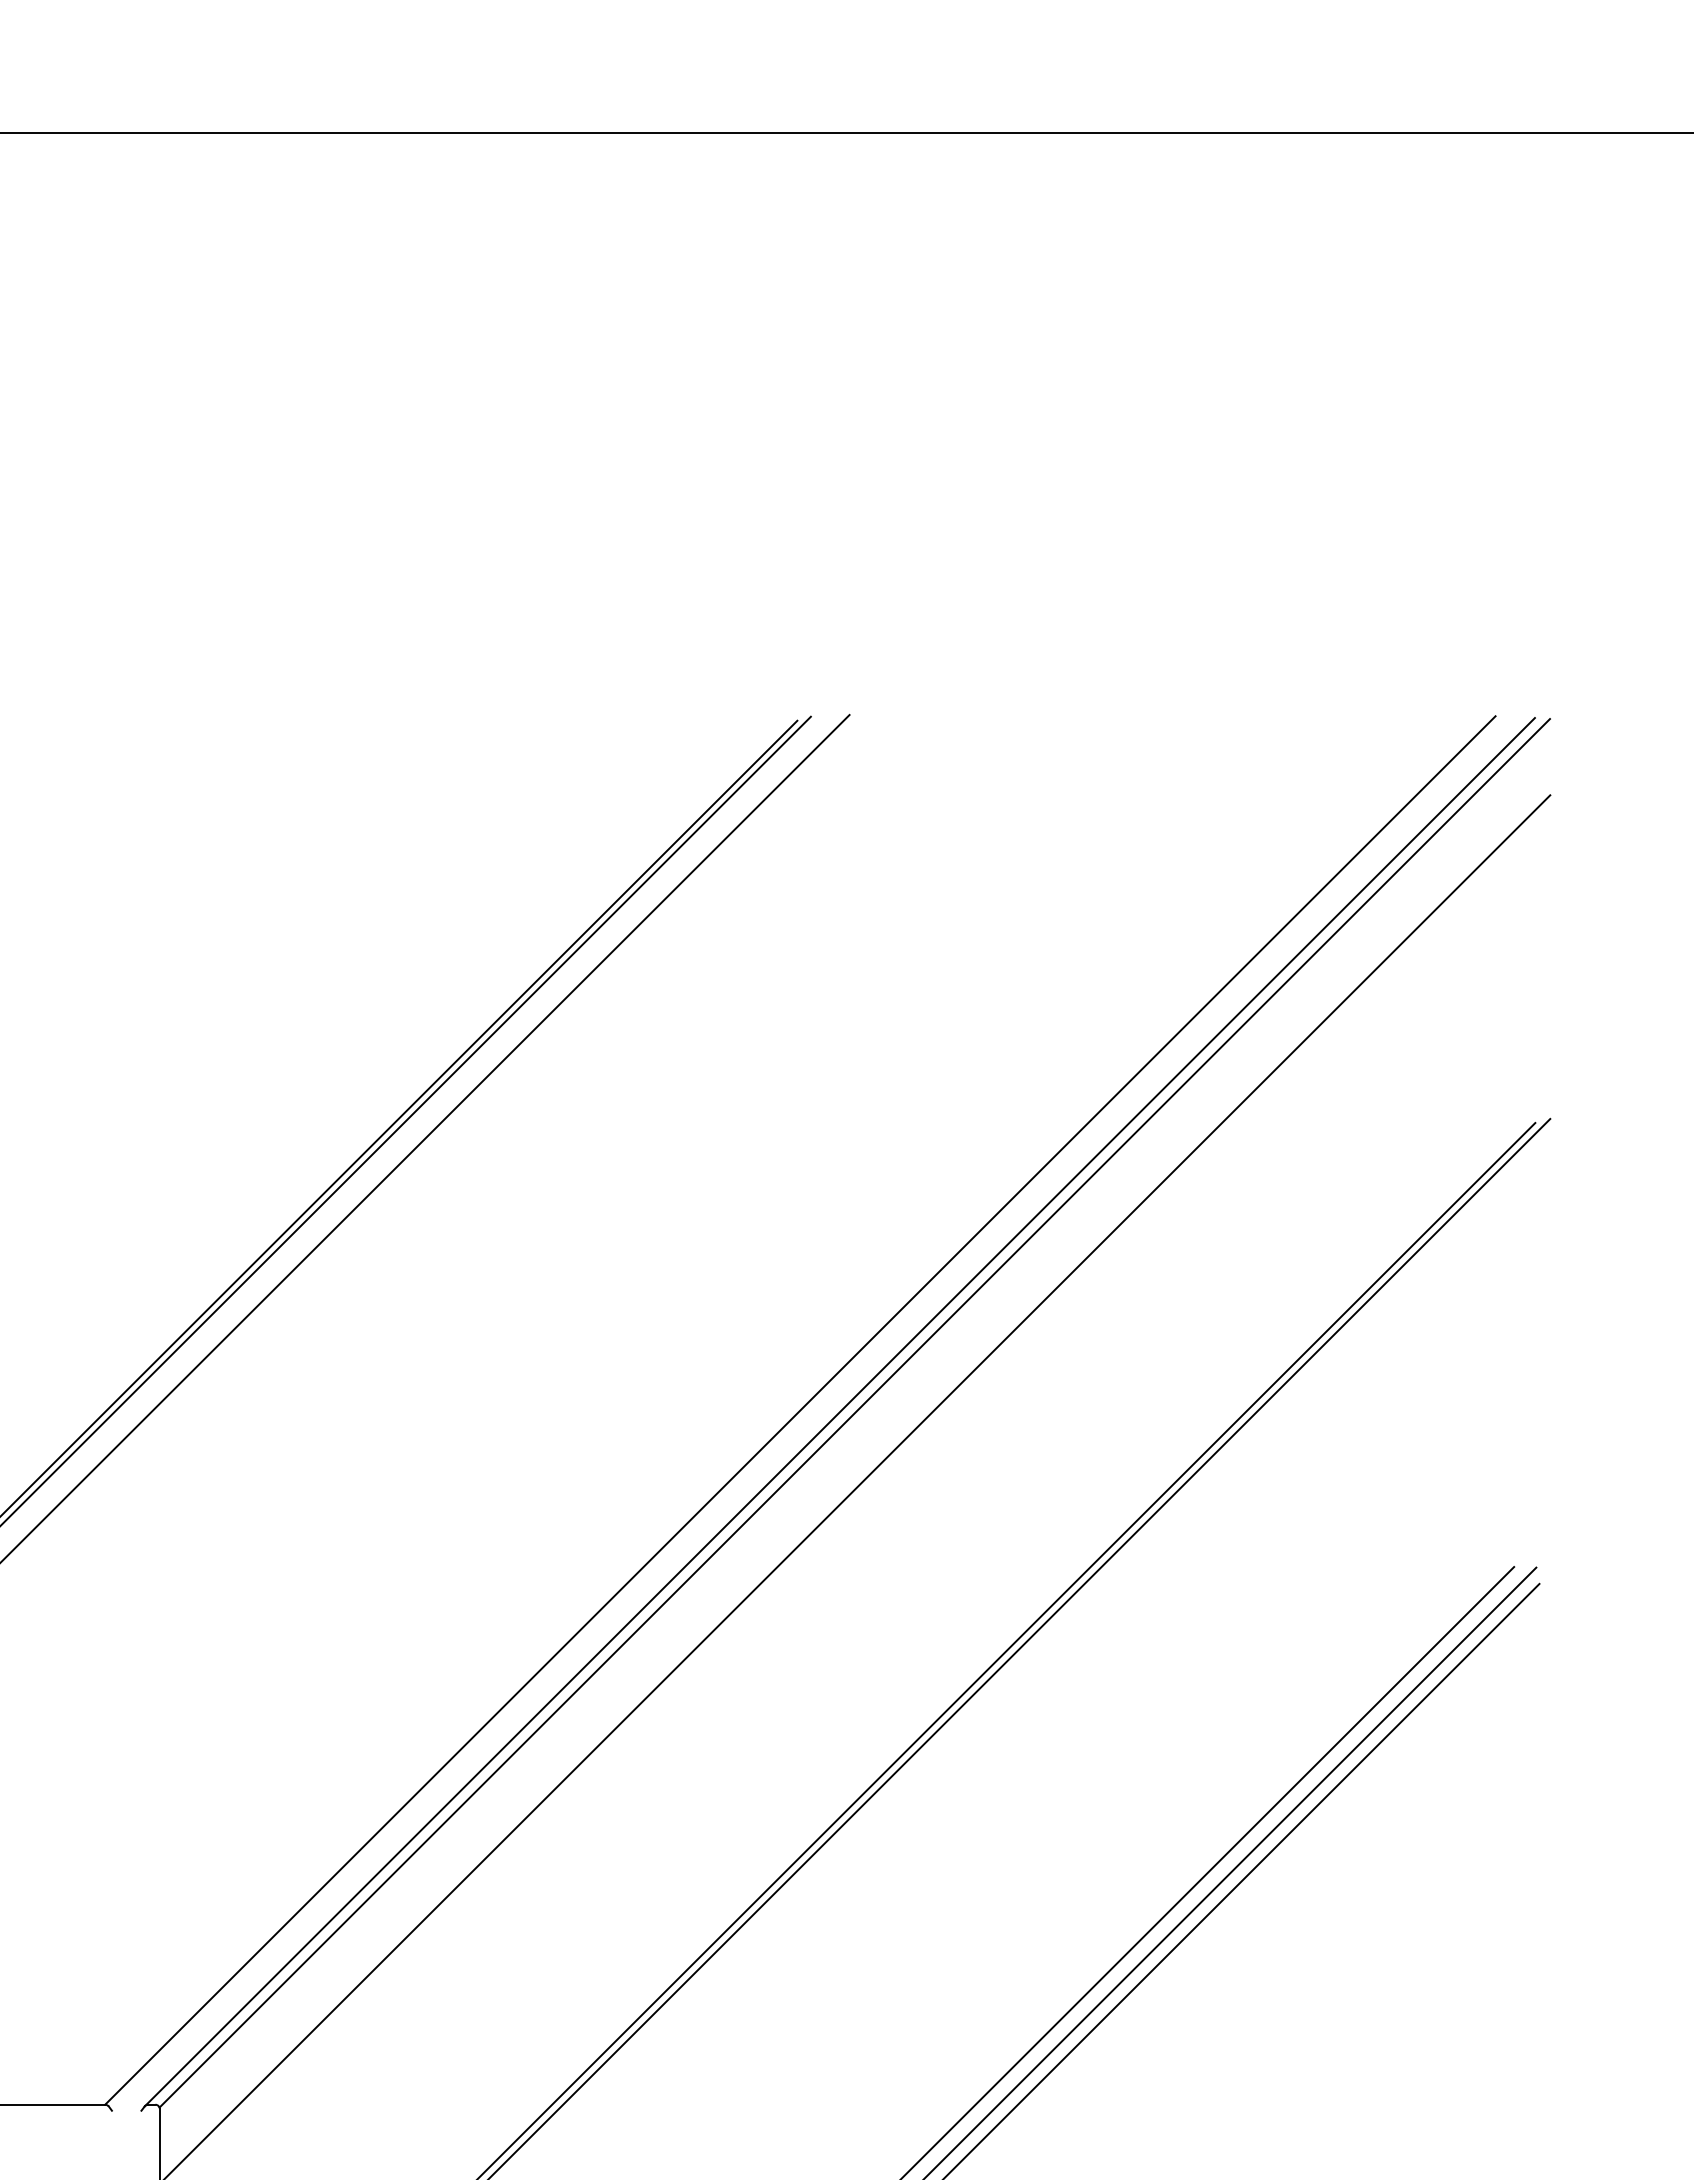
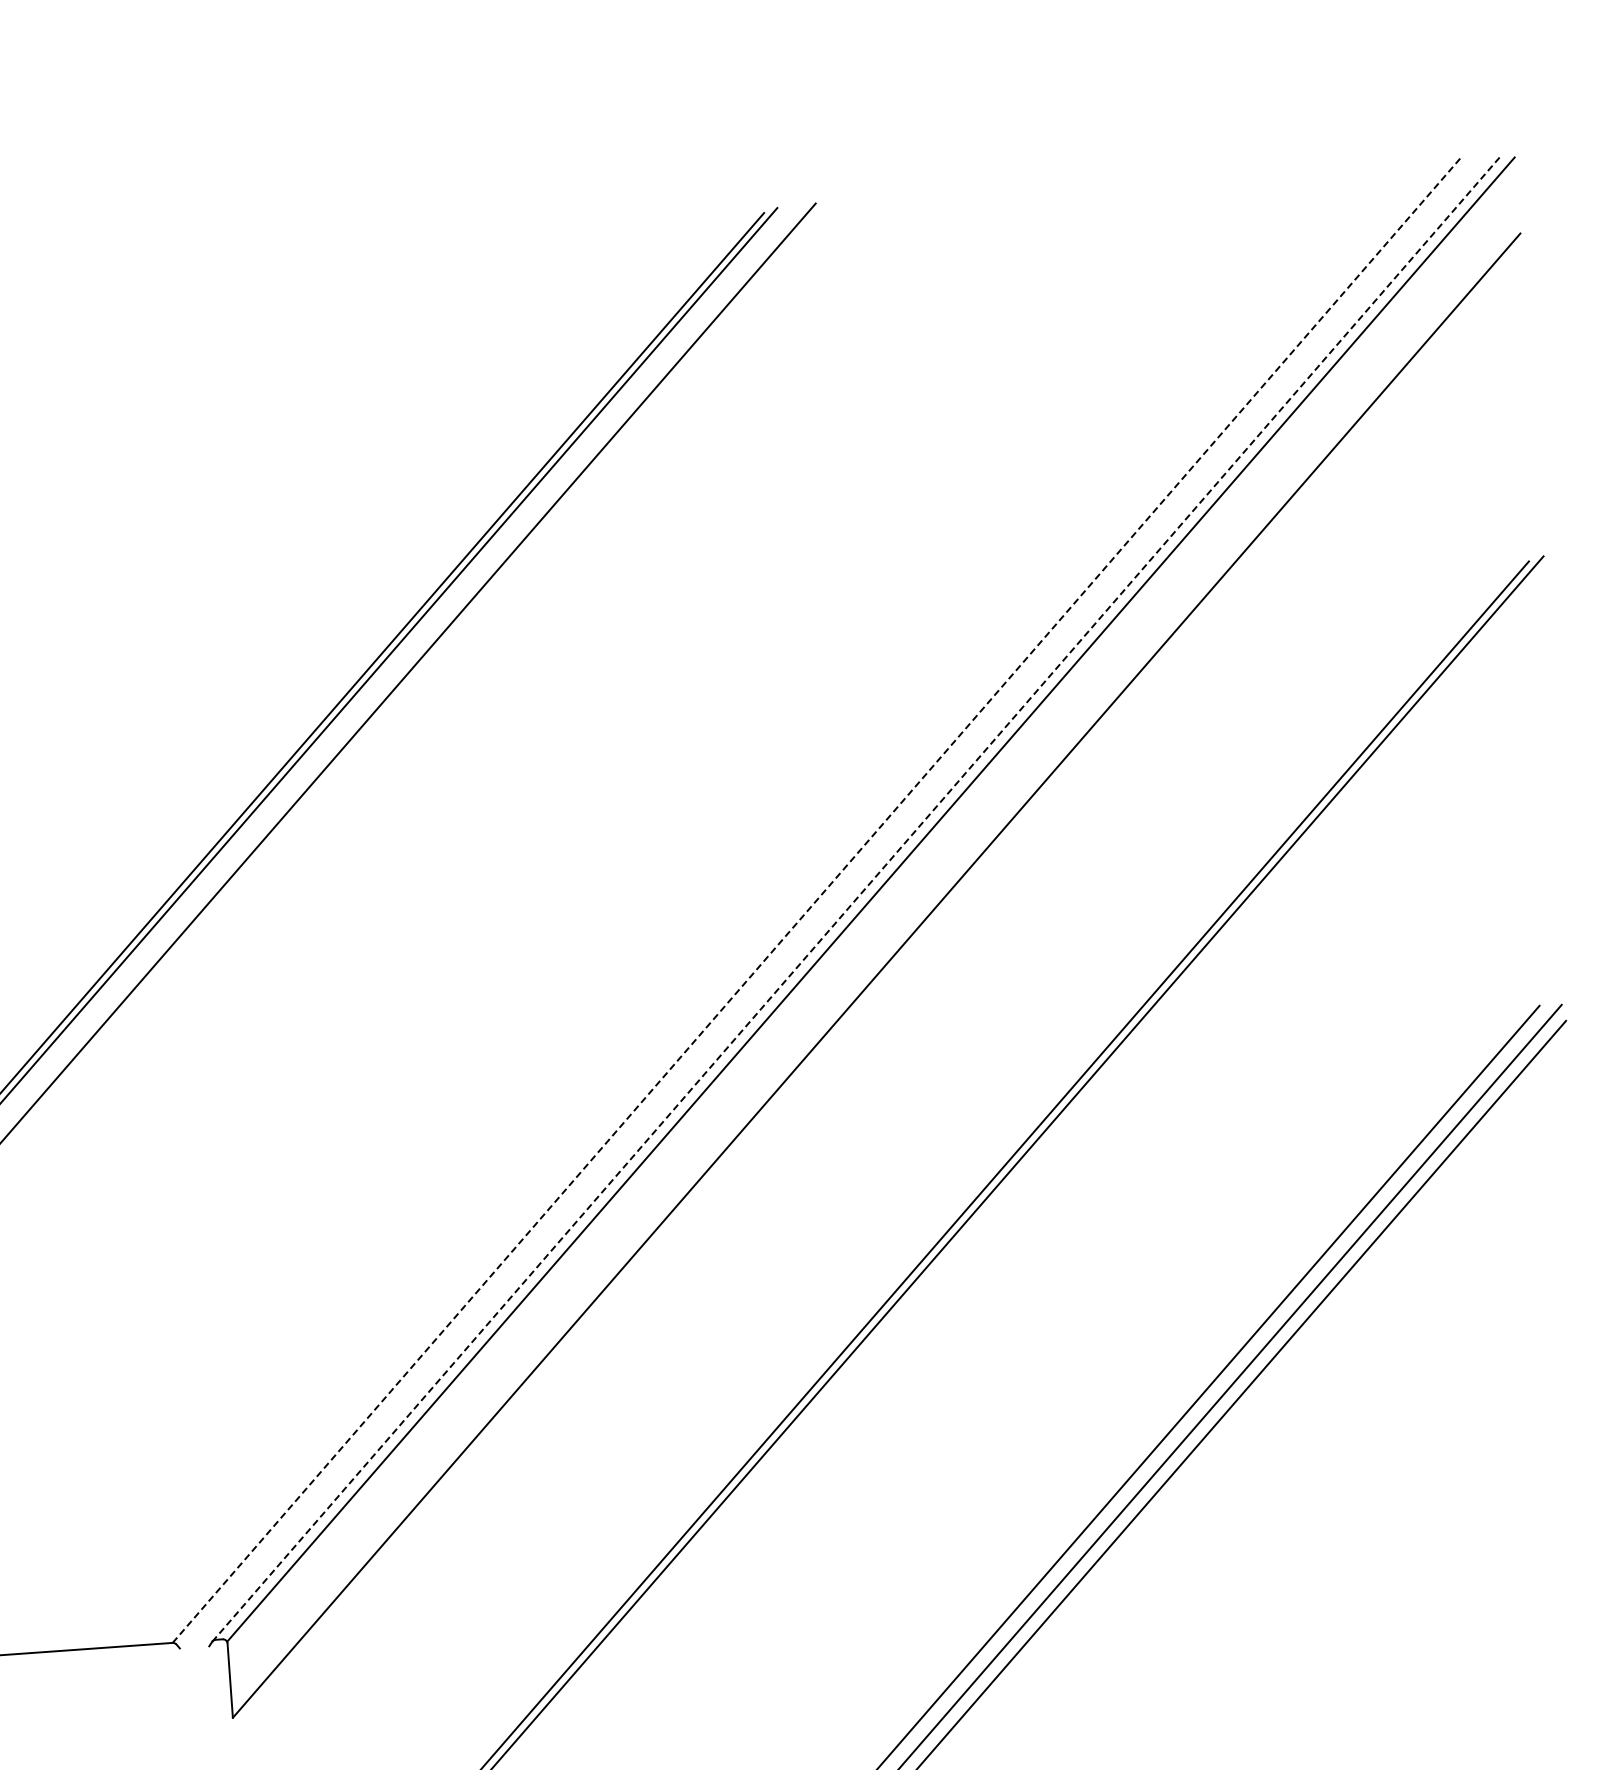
line: (800, 1410) -> (816, 900), solid -> dashed
line: (840, 1411) -> (856, 898), solid -> dashed

